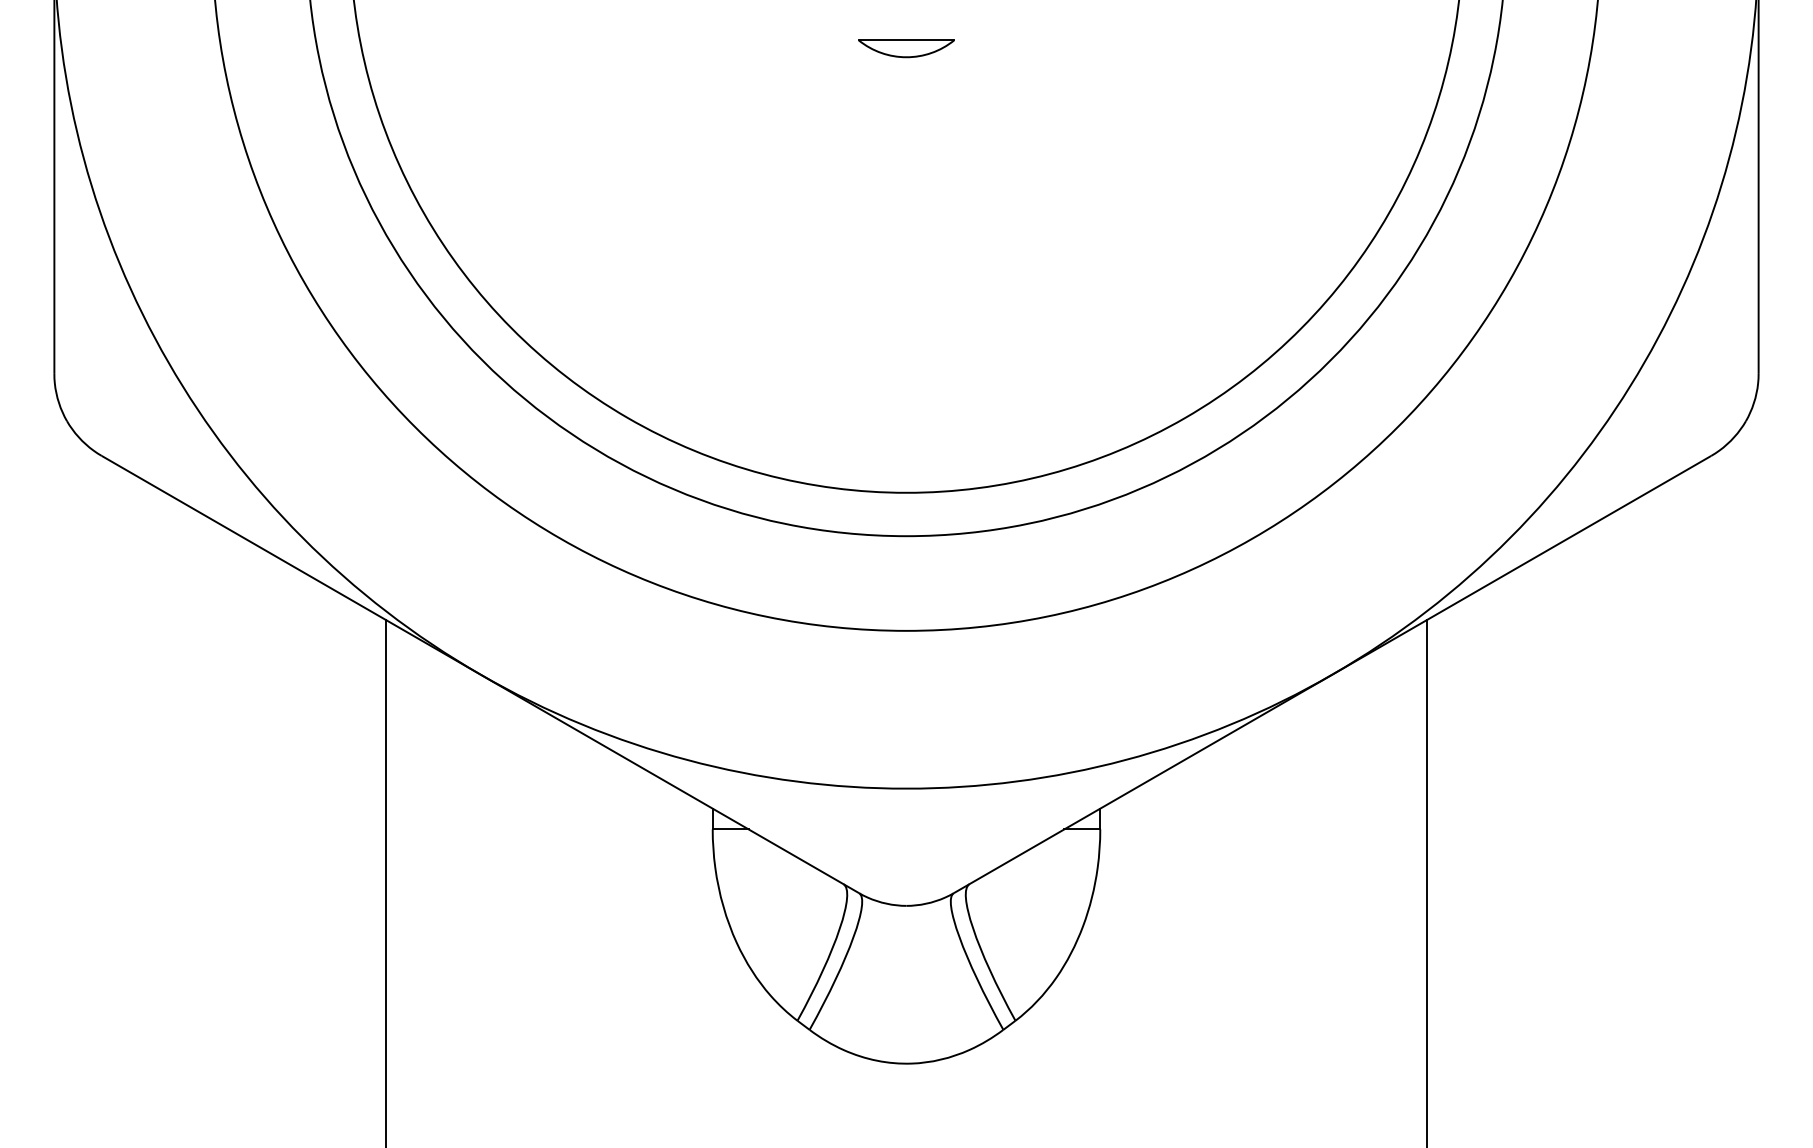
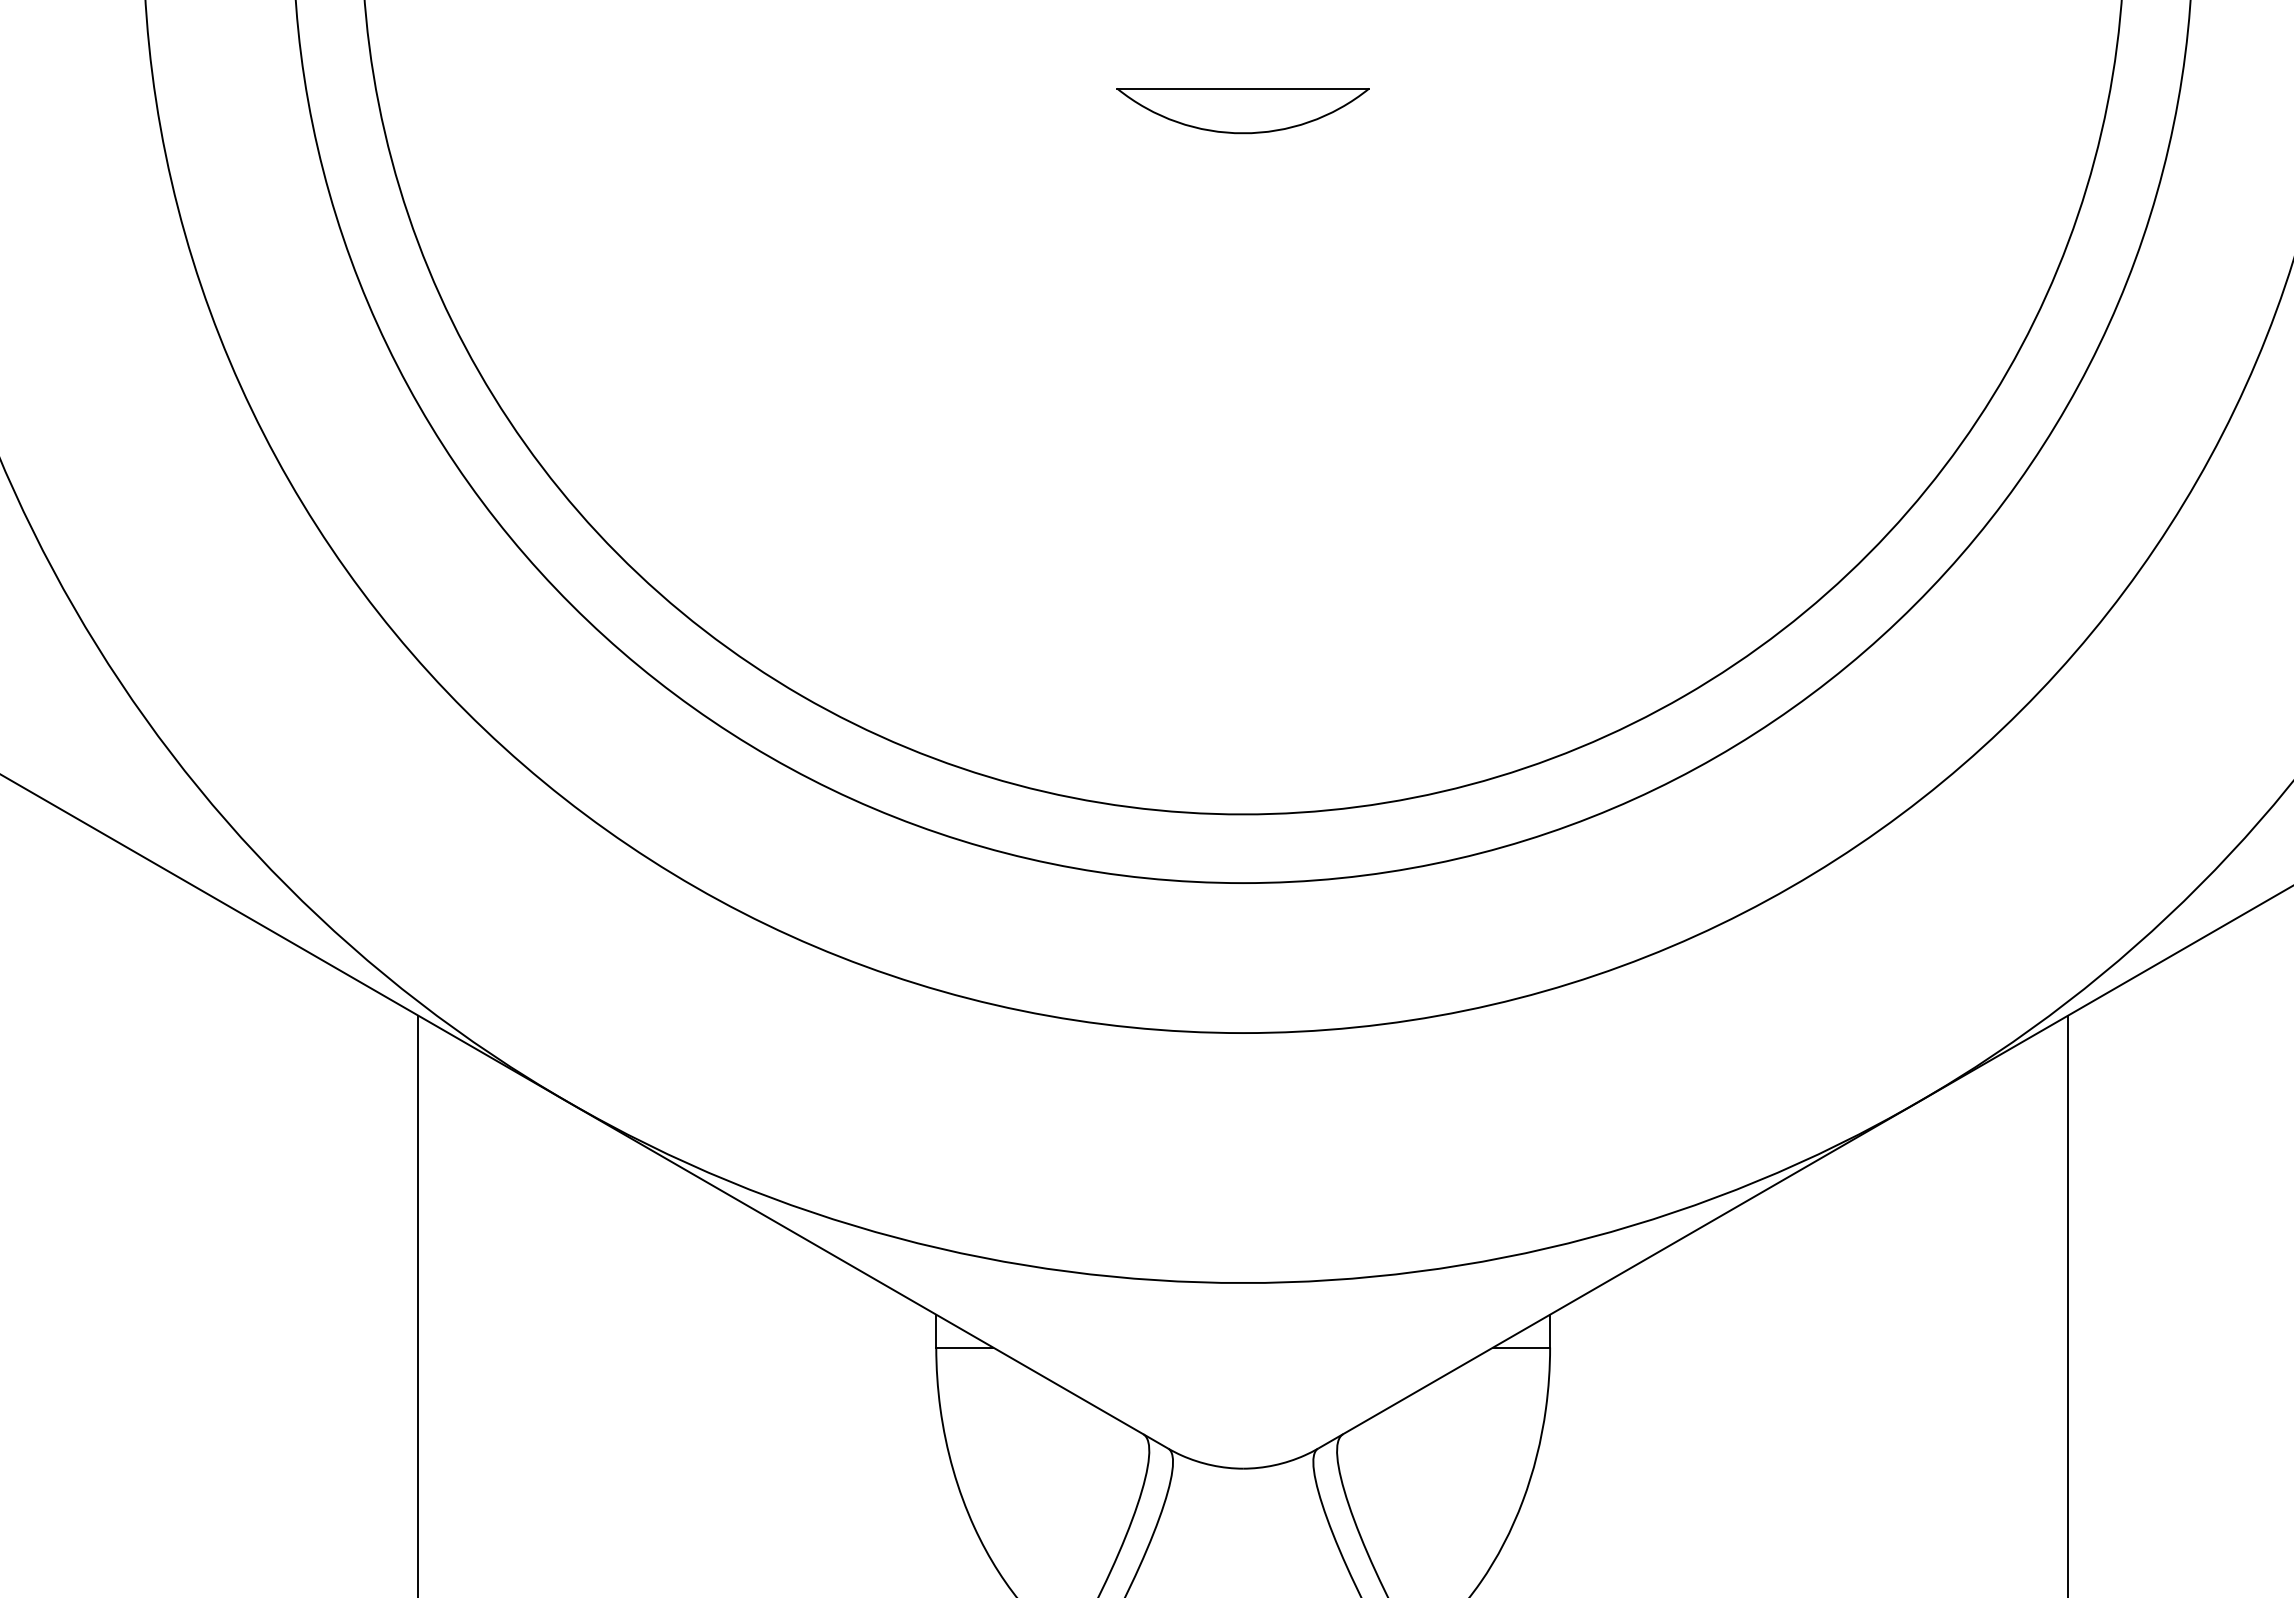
part: (906, 48) -> (1243, 110), size x1.67

